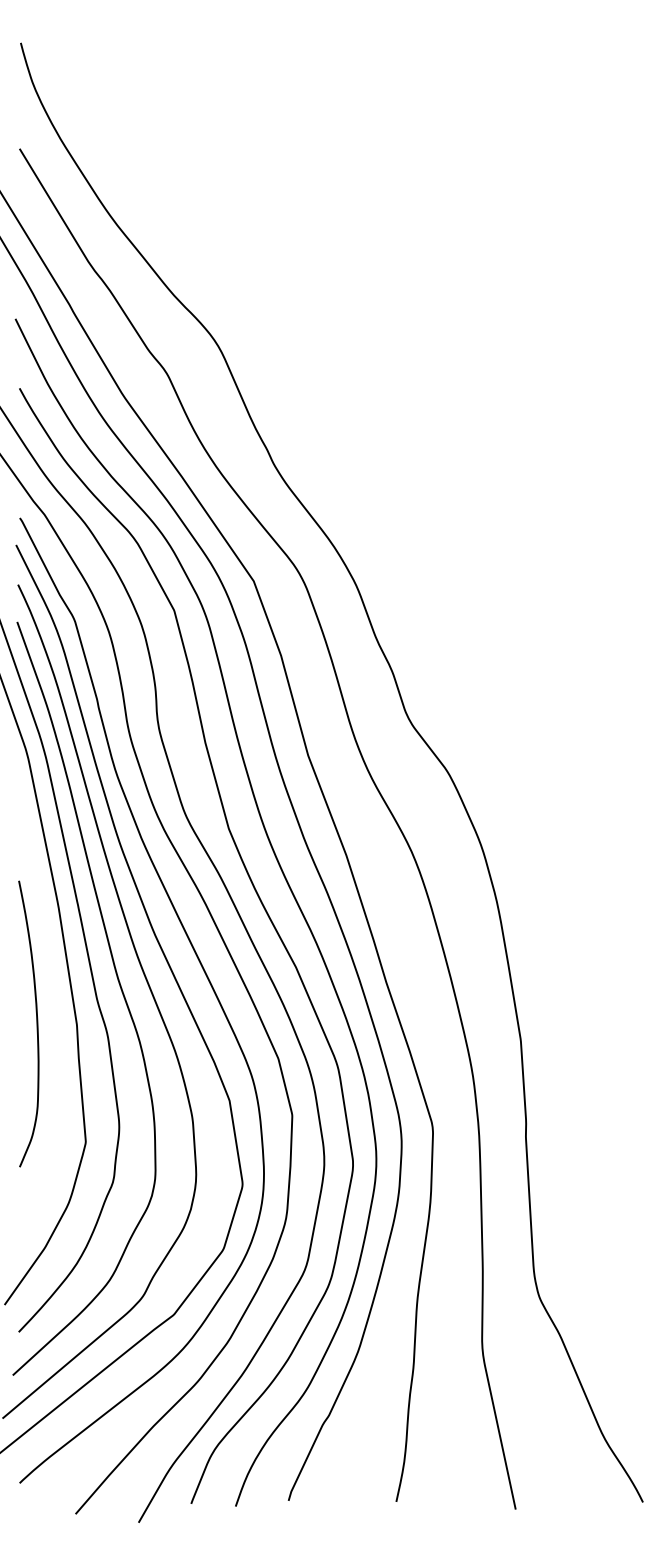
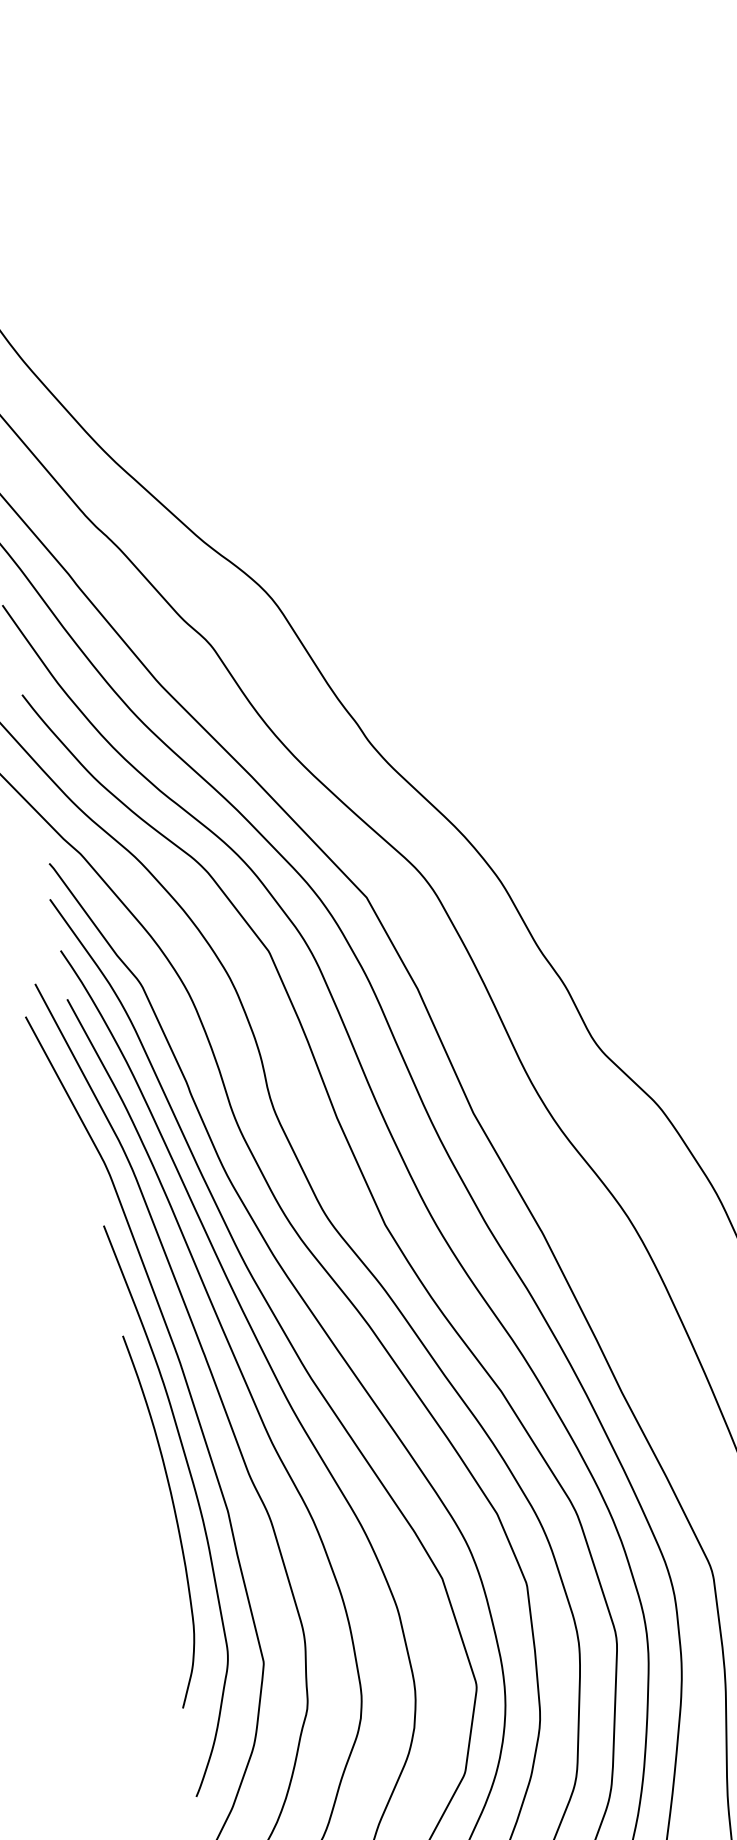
curve: (54, 1013) -> (196, 1501), added

